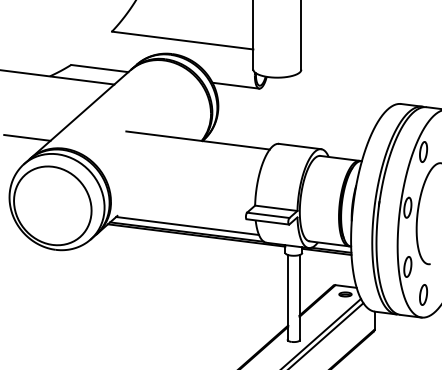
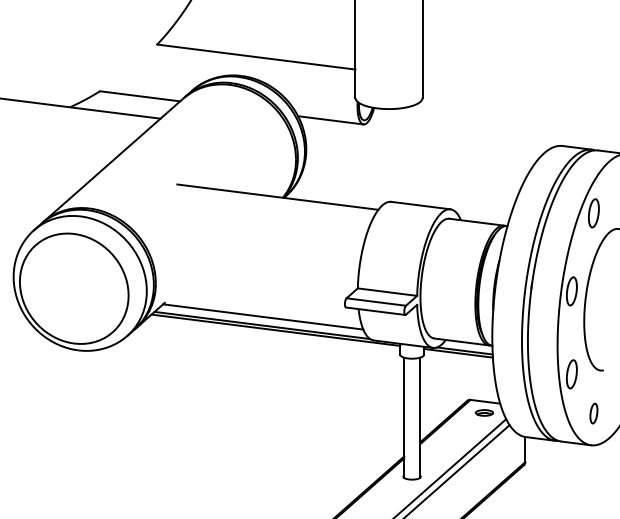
line: (27, 137) -> (38, 193), removed
part: (423, 294) -> (593, 413), size x0.7

